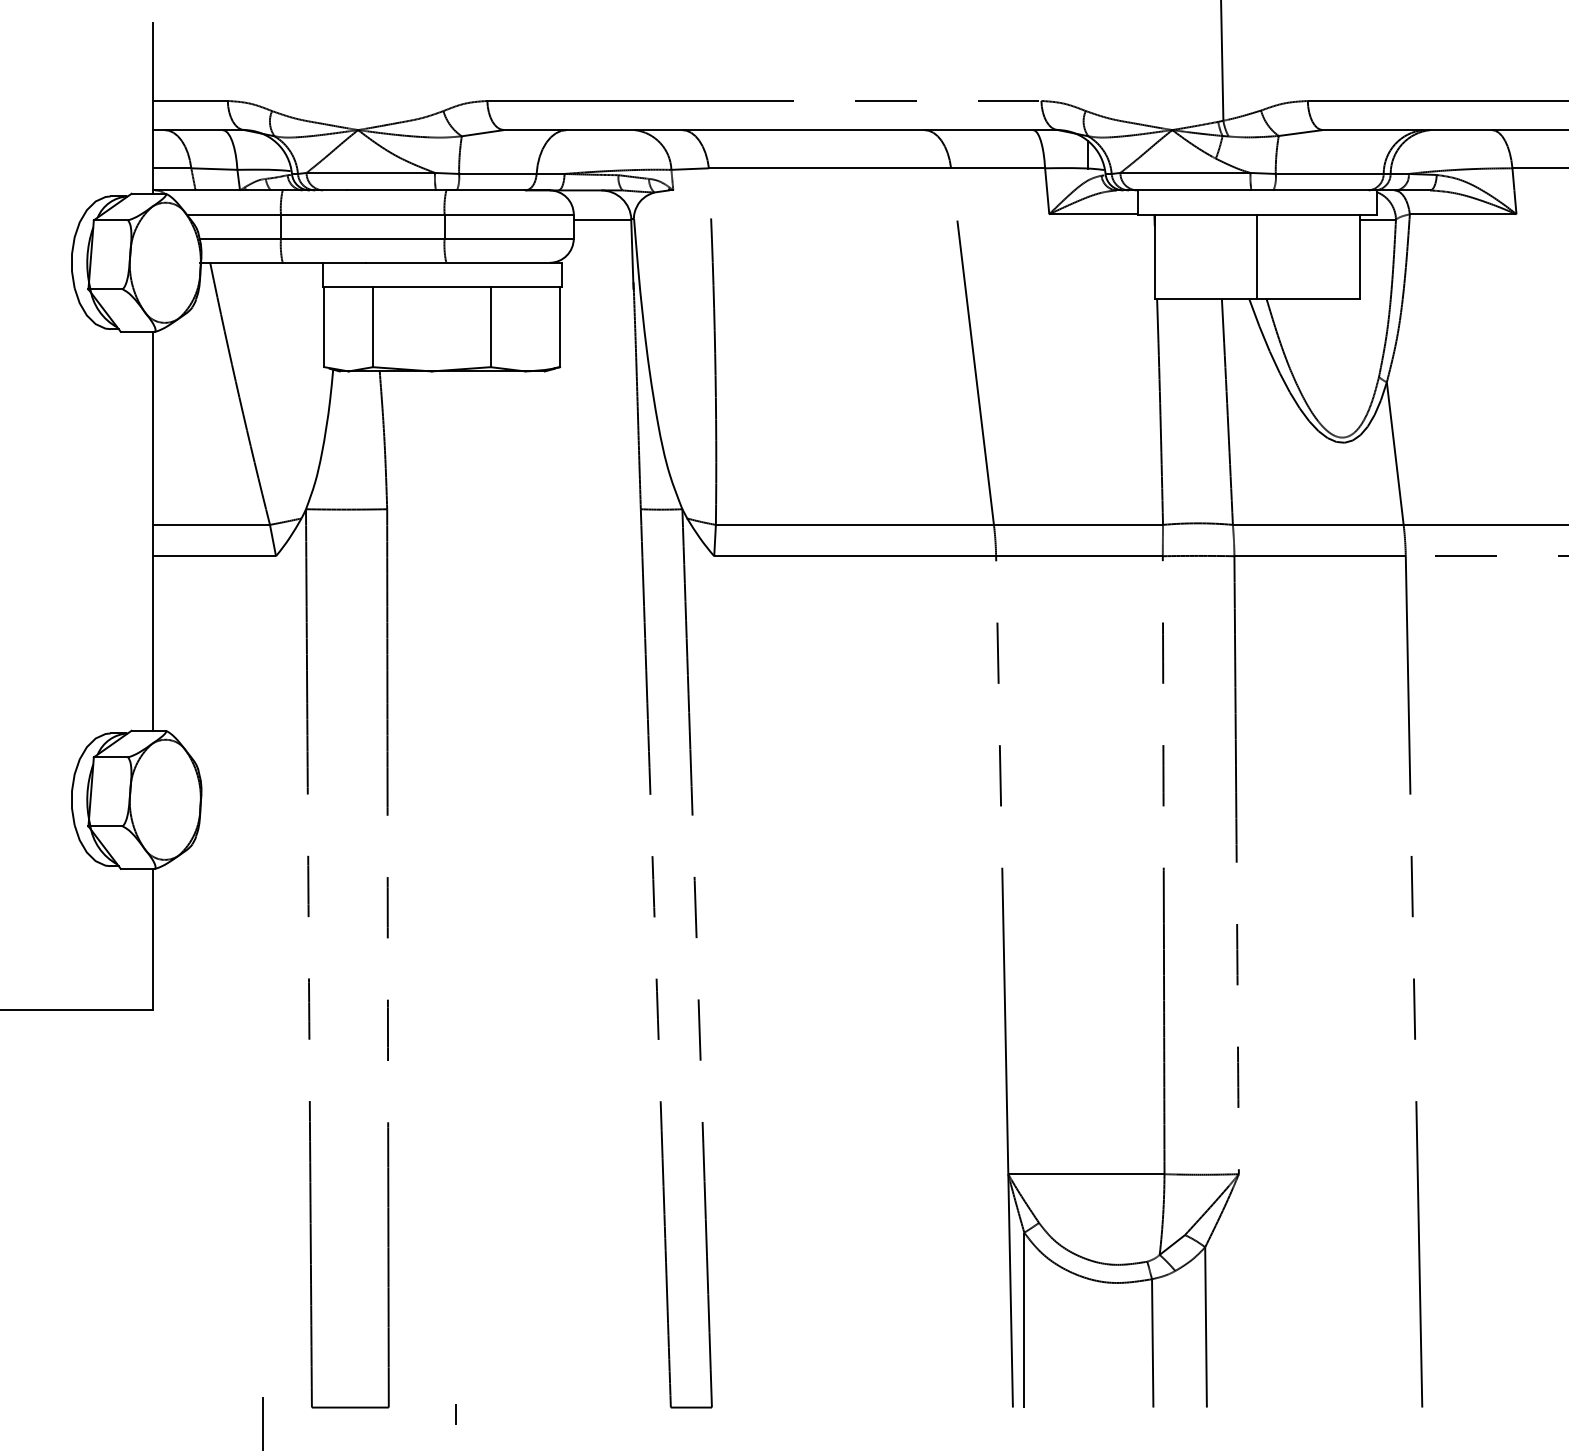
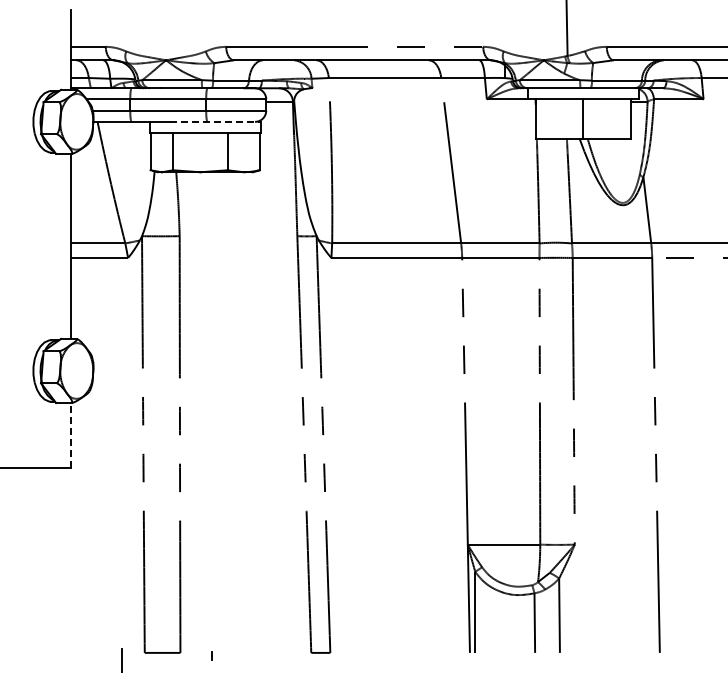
line: (464, 262) -> (215, 121), solid -> dashed
line: (153, 938) -> (71, 435), solid -> dashed

